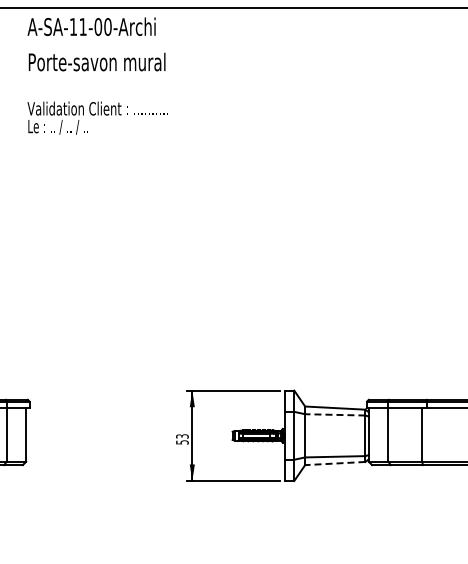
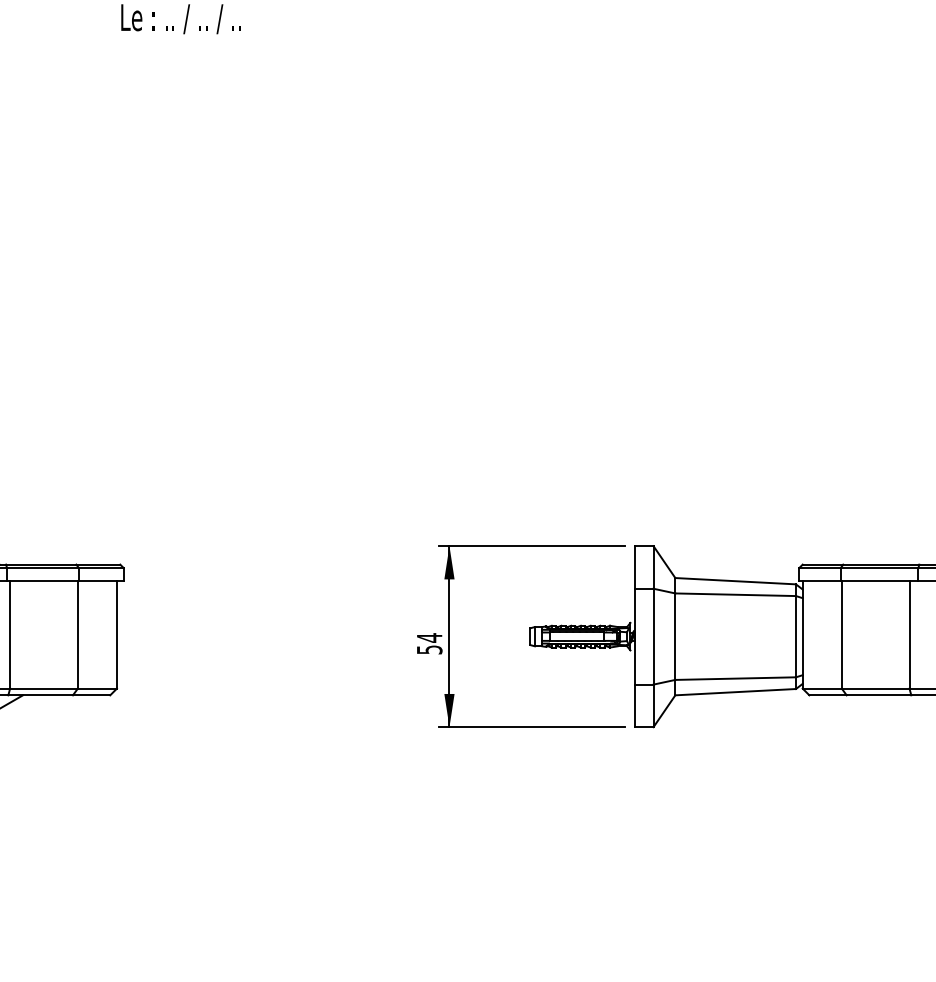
line: (334, 414) -> (734, 594), dashed -> solid
text: (182, 436) -> (429, 638), 53 -> 54
line: (334, 463) -> (734, 692), dashed -> solid

